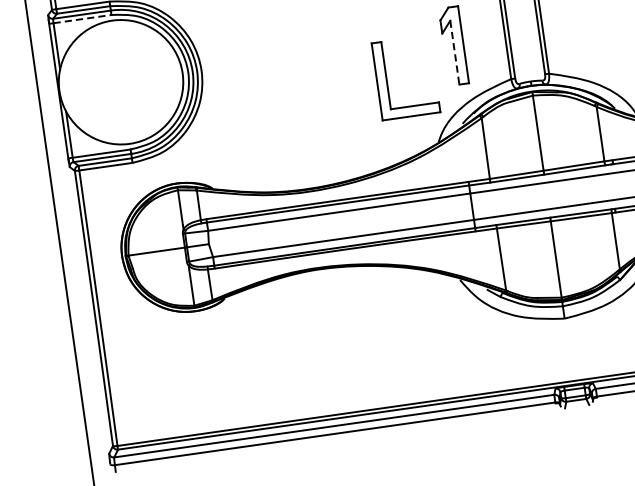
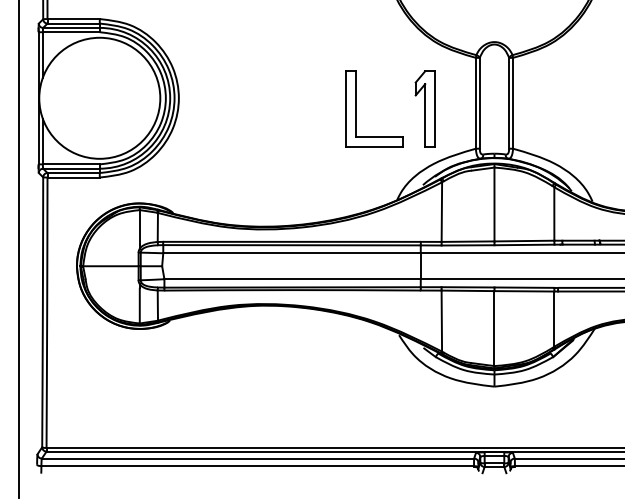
line: (82, 19) -> (71, 32), dashed -> solid
line: (455, 53) -> (425, 116), dashed -> solid
part: (387, 79) -> (356, 108), moved

